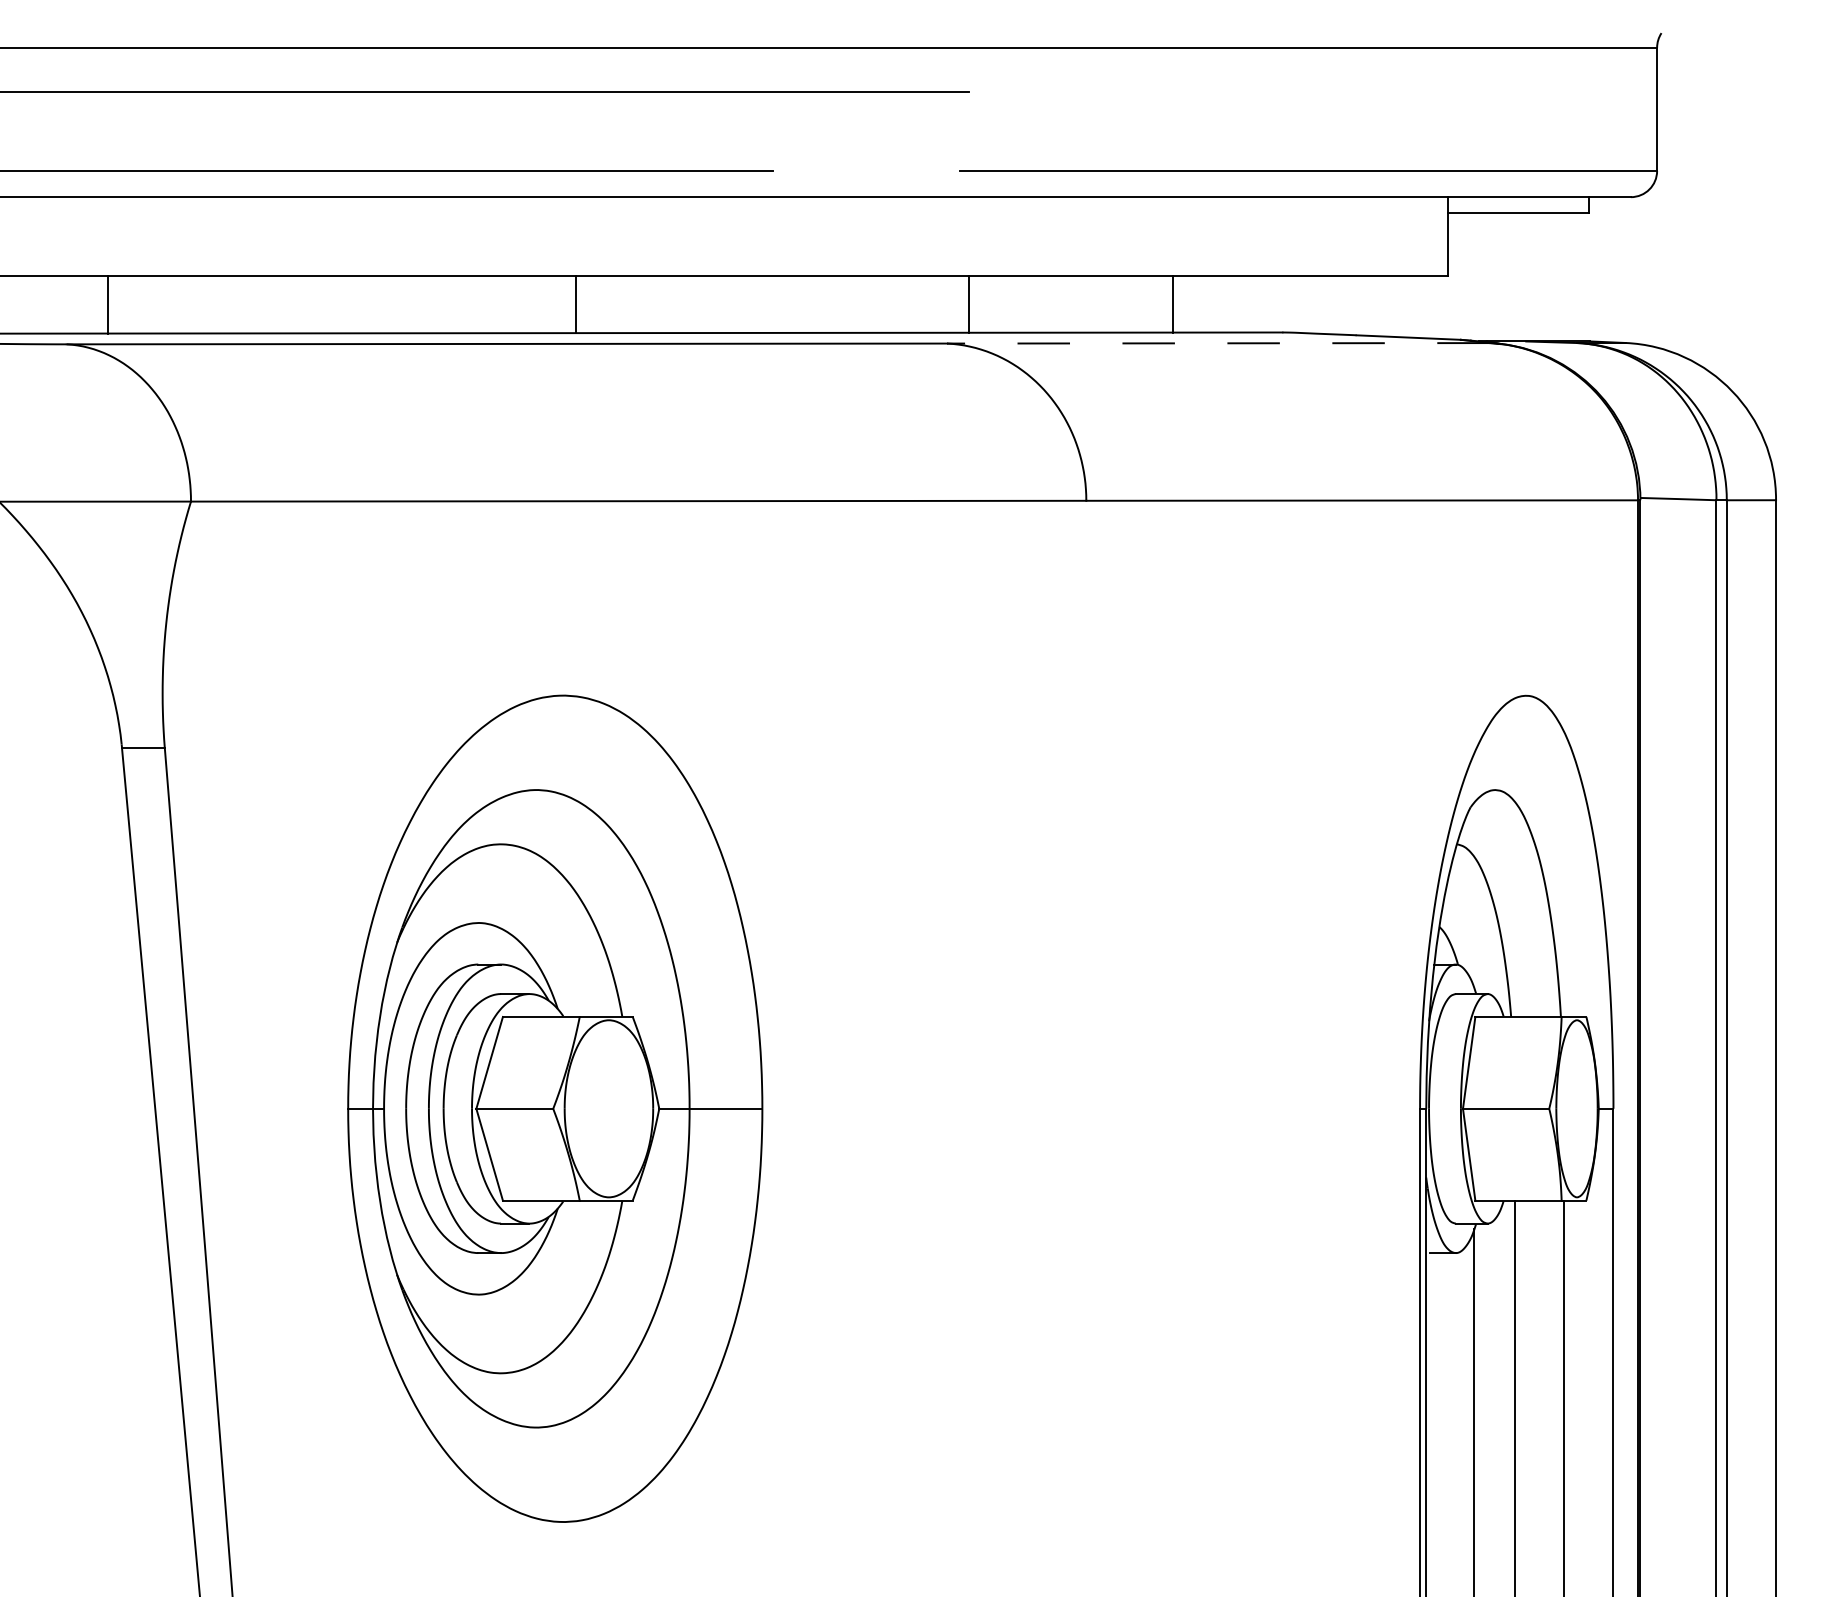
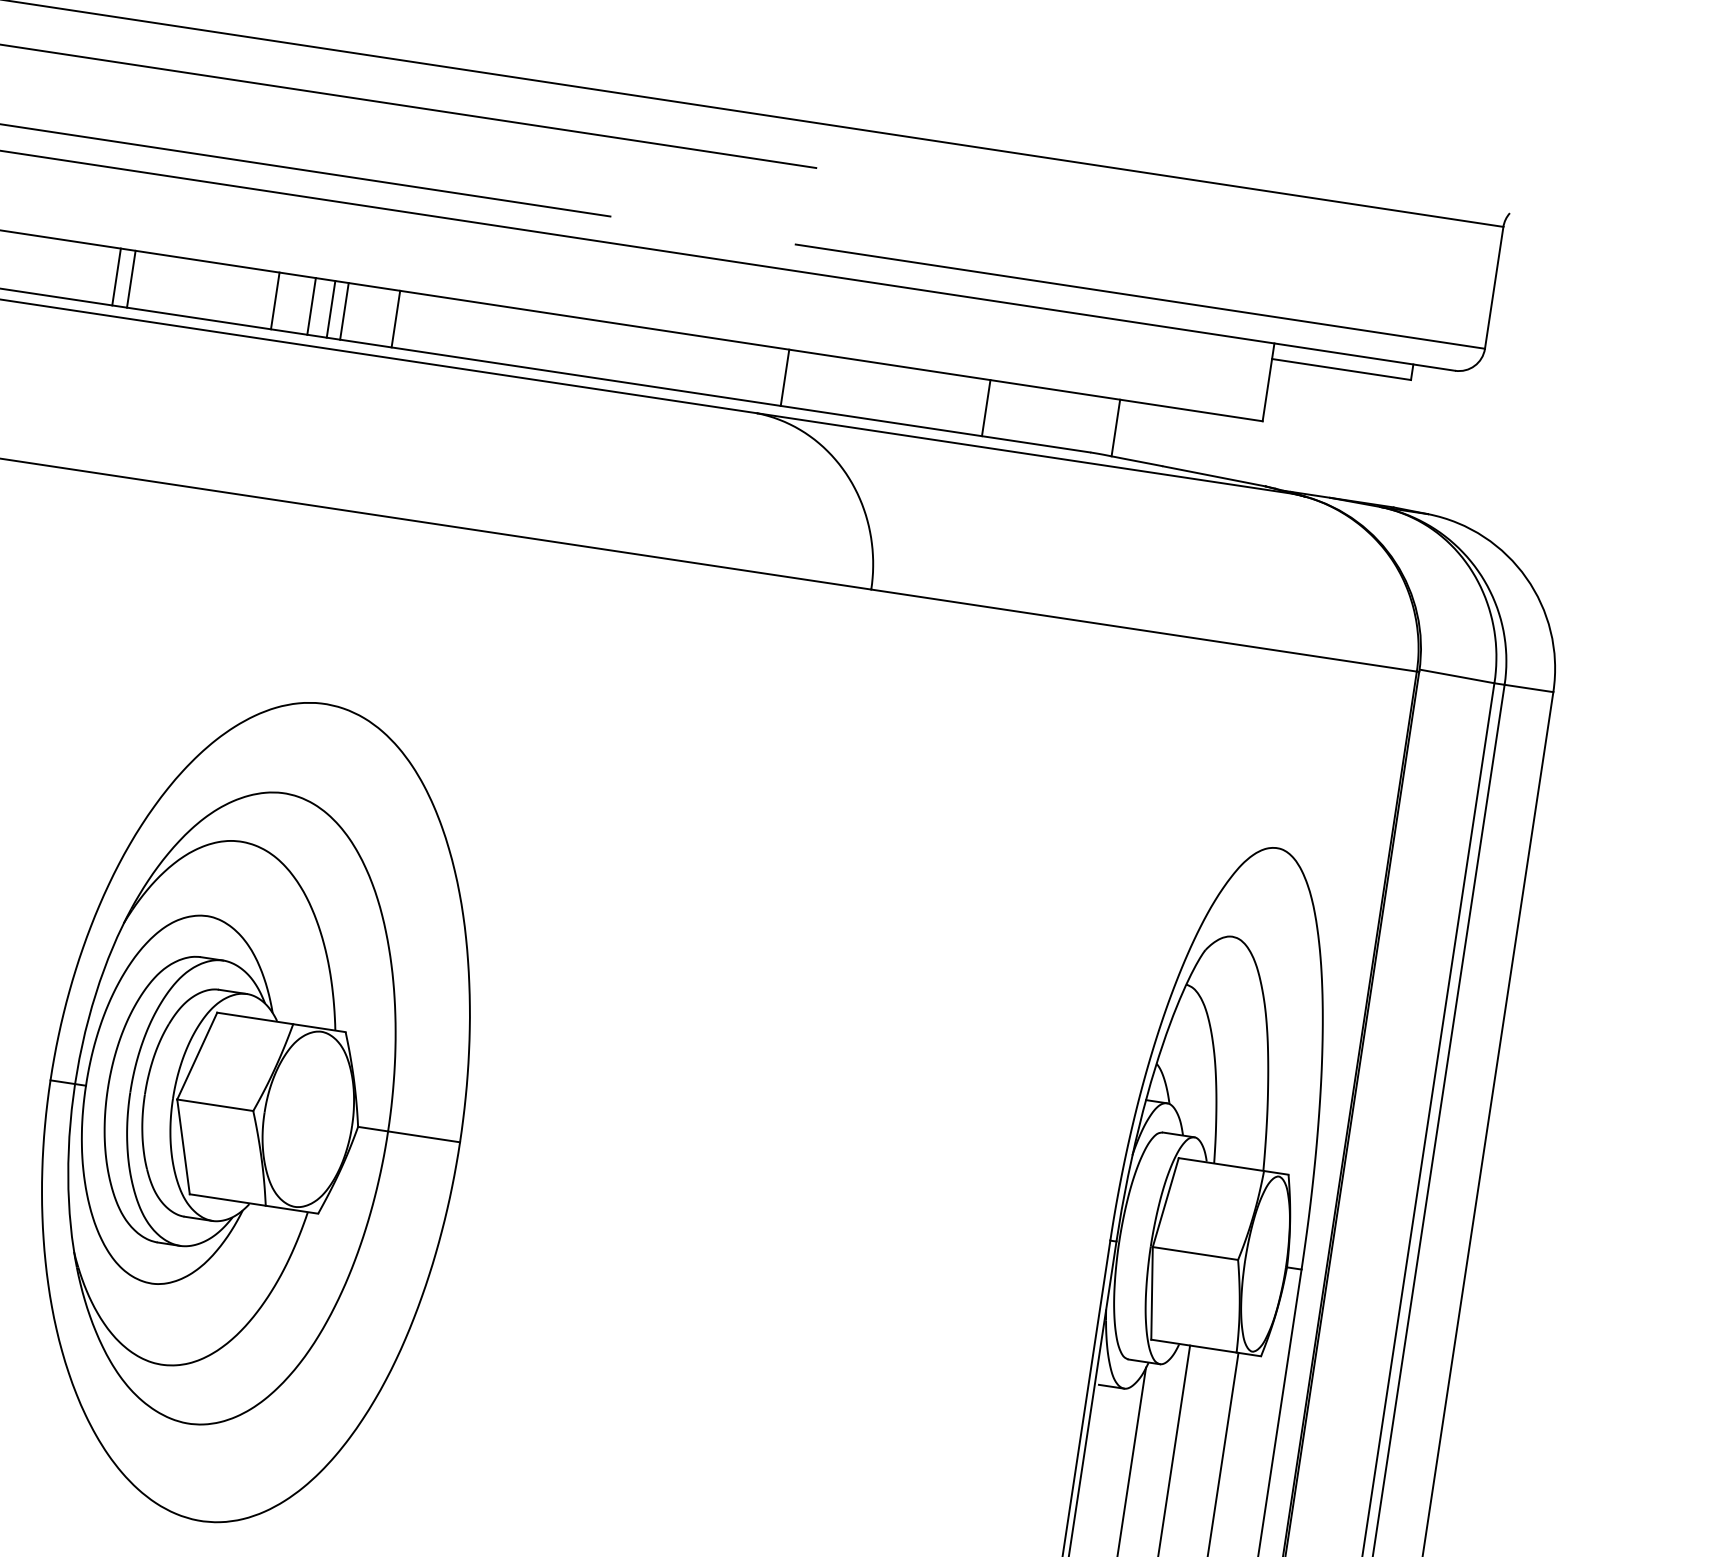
line: (293, 304) -> (116, 276), added
line: (308, 304) -> (131, 279), added
line: (453, 304) -> (274, 300), added
line: (490, 304) -> (311, 306), added
line: (510, 304) -> (331, 309), added
line: (523, 304) -> (344, 311), added
line: (1304, 304) -> (1116, 428), added
line: (1217, 343) -> (1024, 453), dashed -> solid

